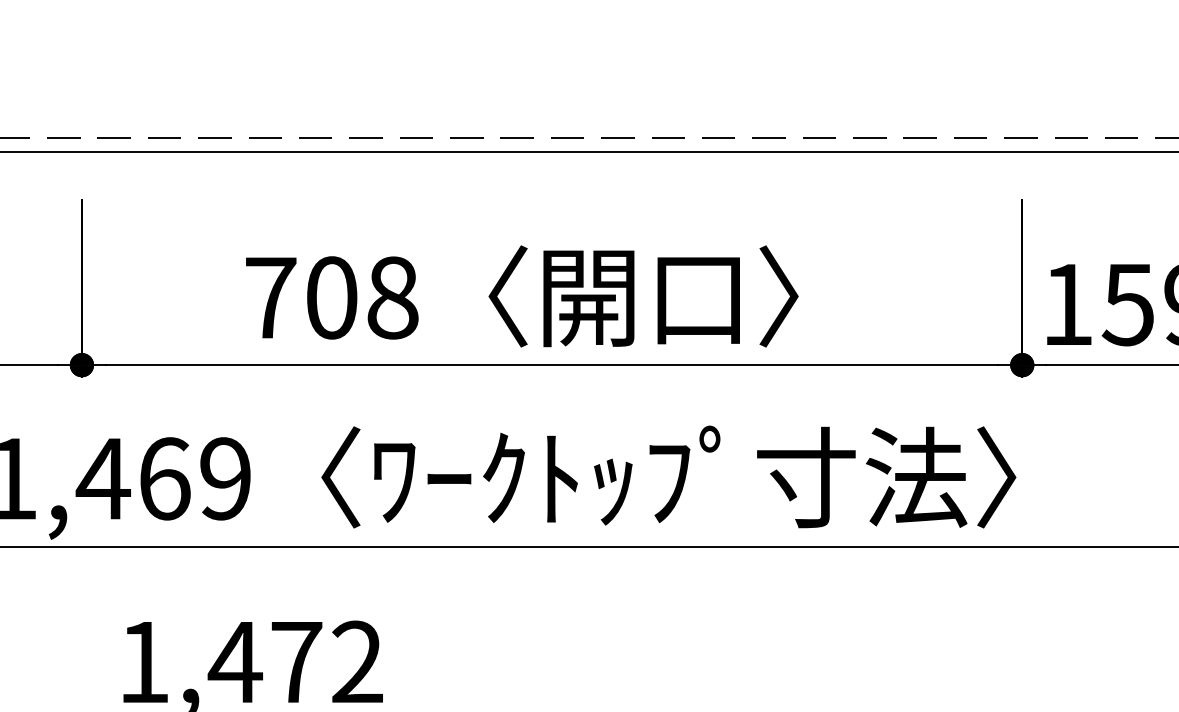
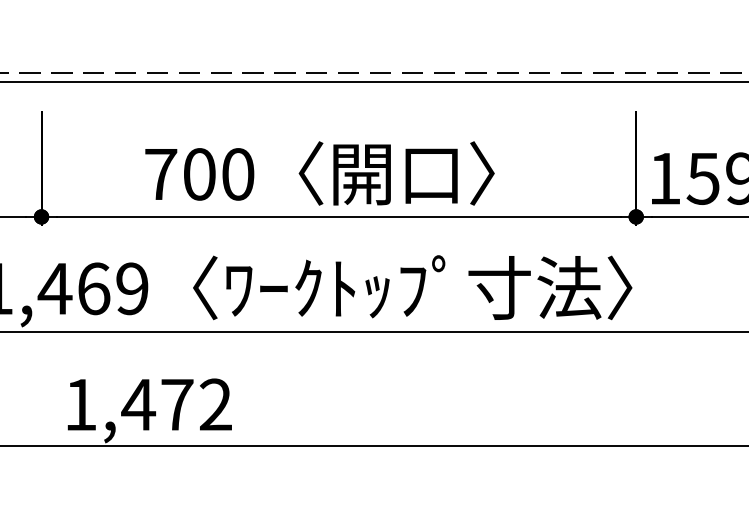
text: (393, 298) -> (238, 174), 708 -> 700

